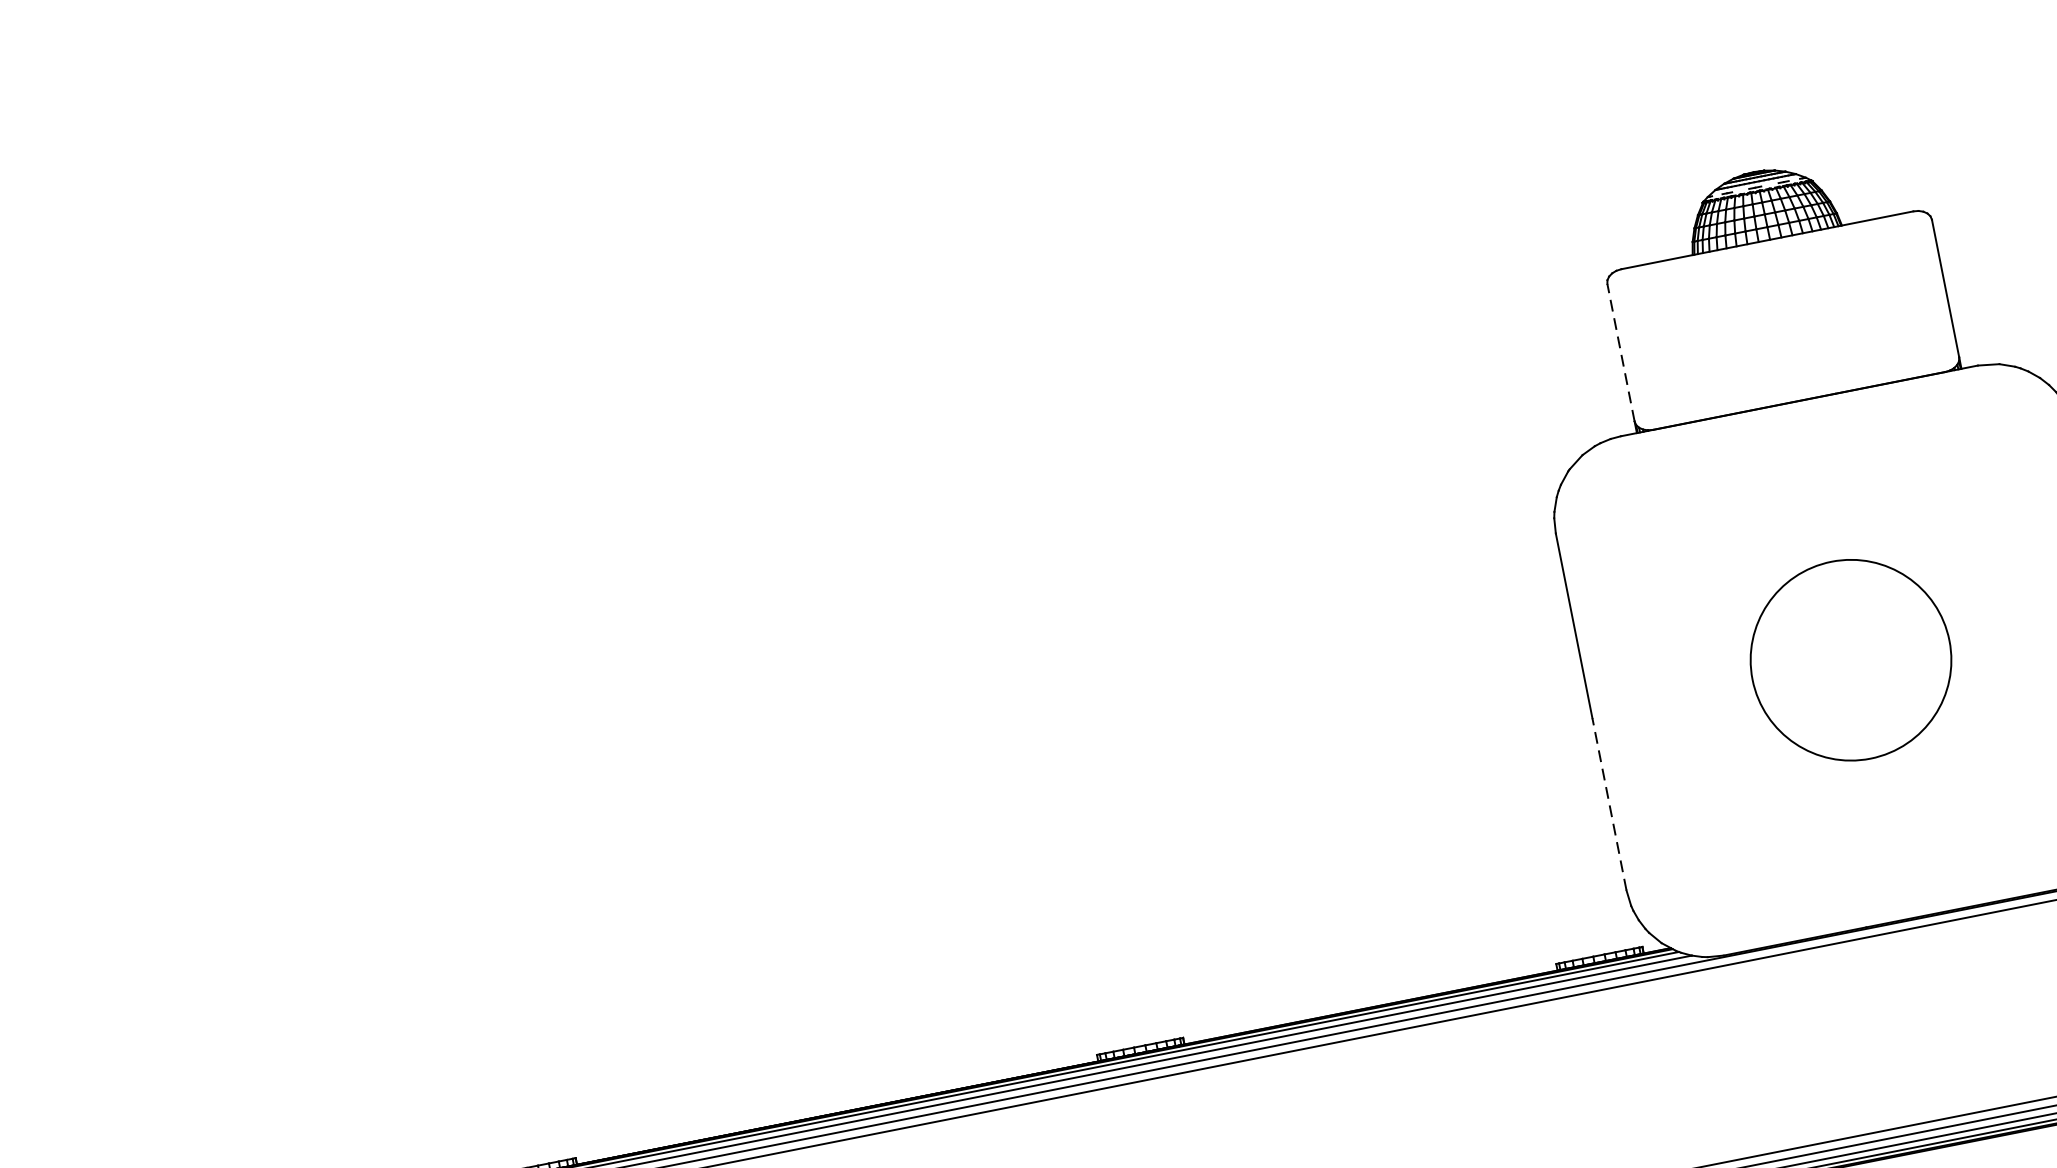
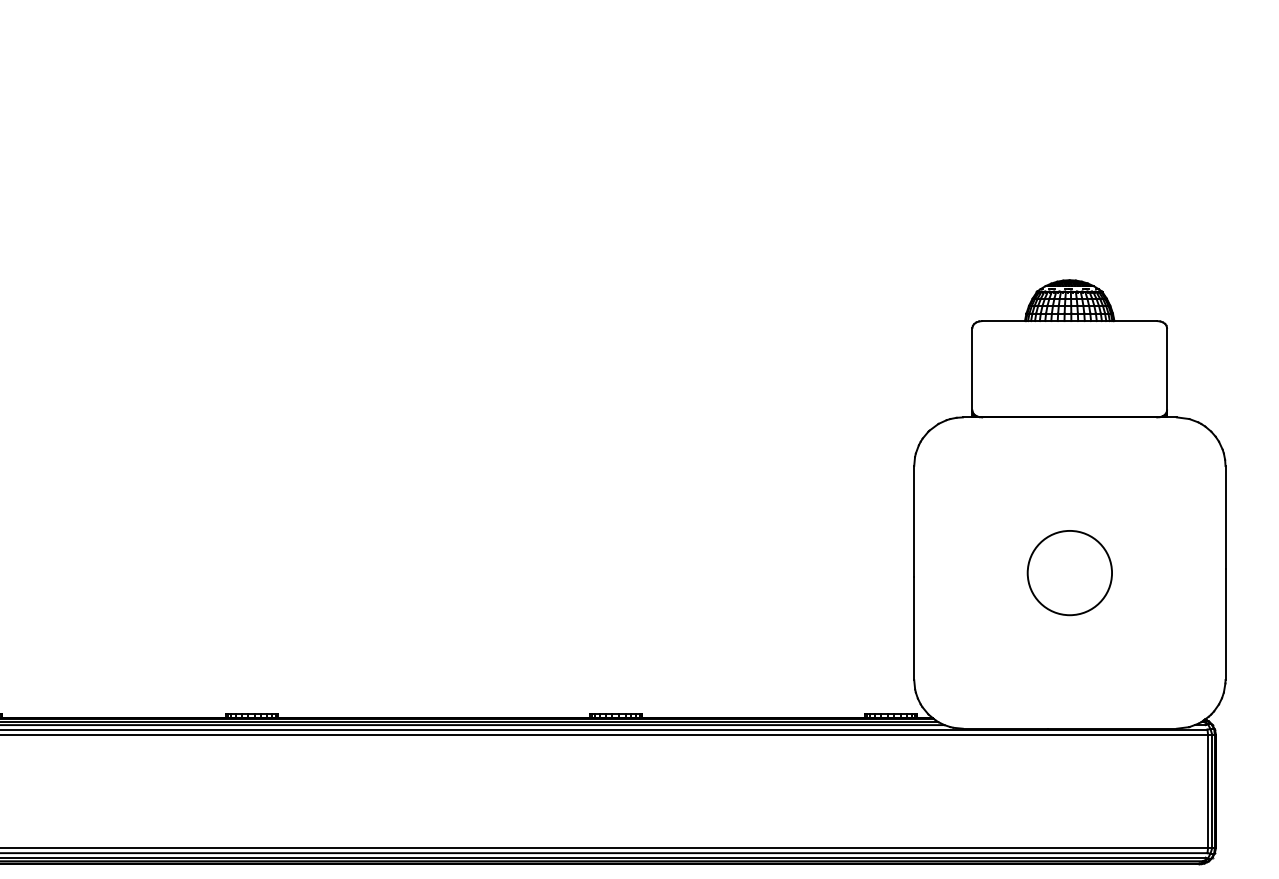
line: (1620, 351) -> (972, 368), dashed -> solid
circle: (1850, 661) -> (1069, 573), size x0.71
line: (1609, 804) -> (914, 628), dashed -> solid

